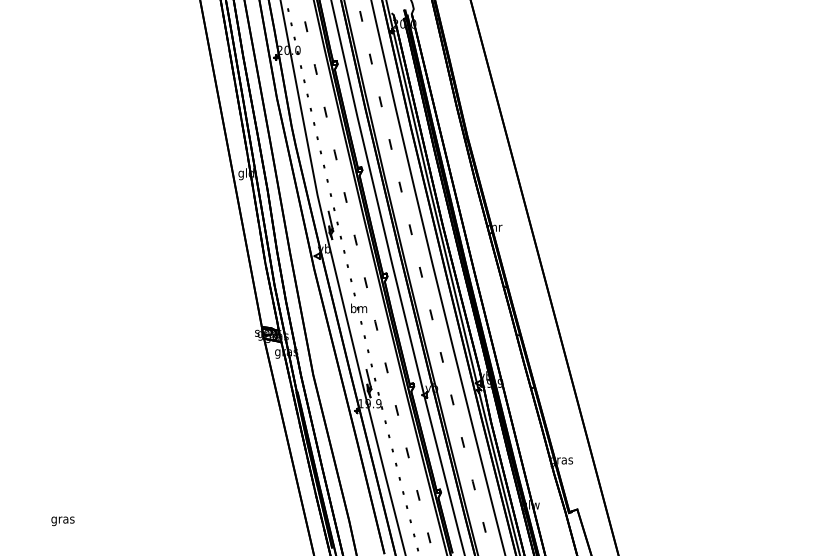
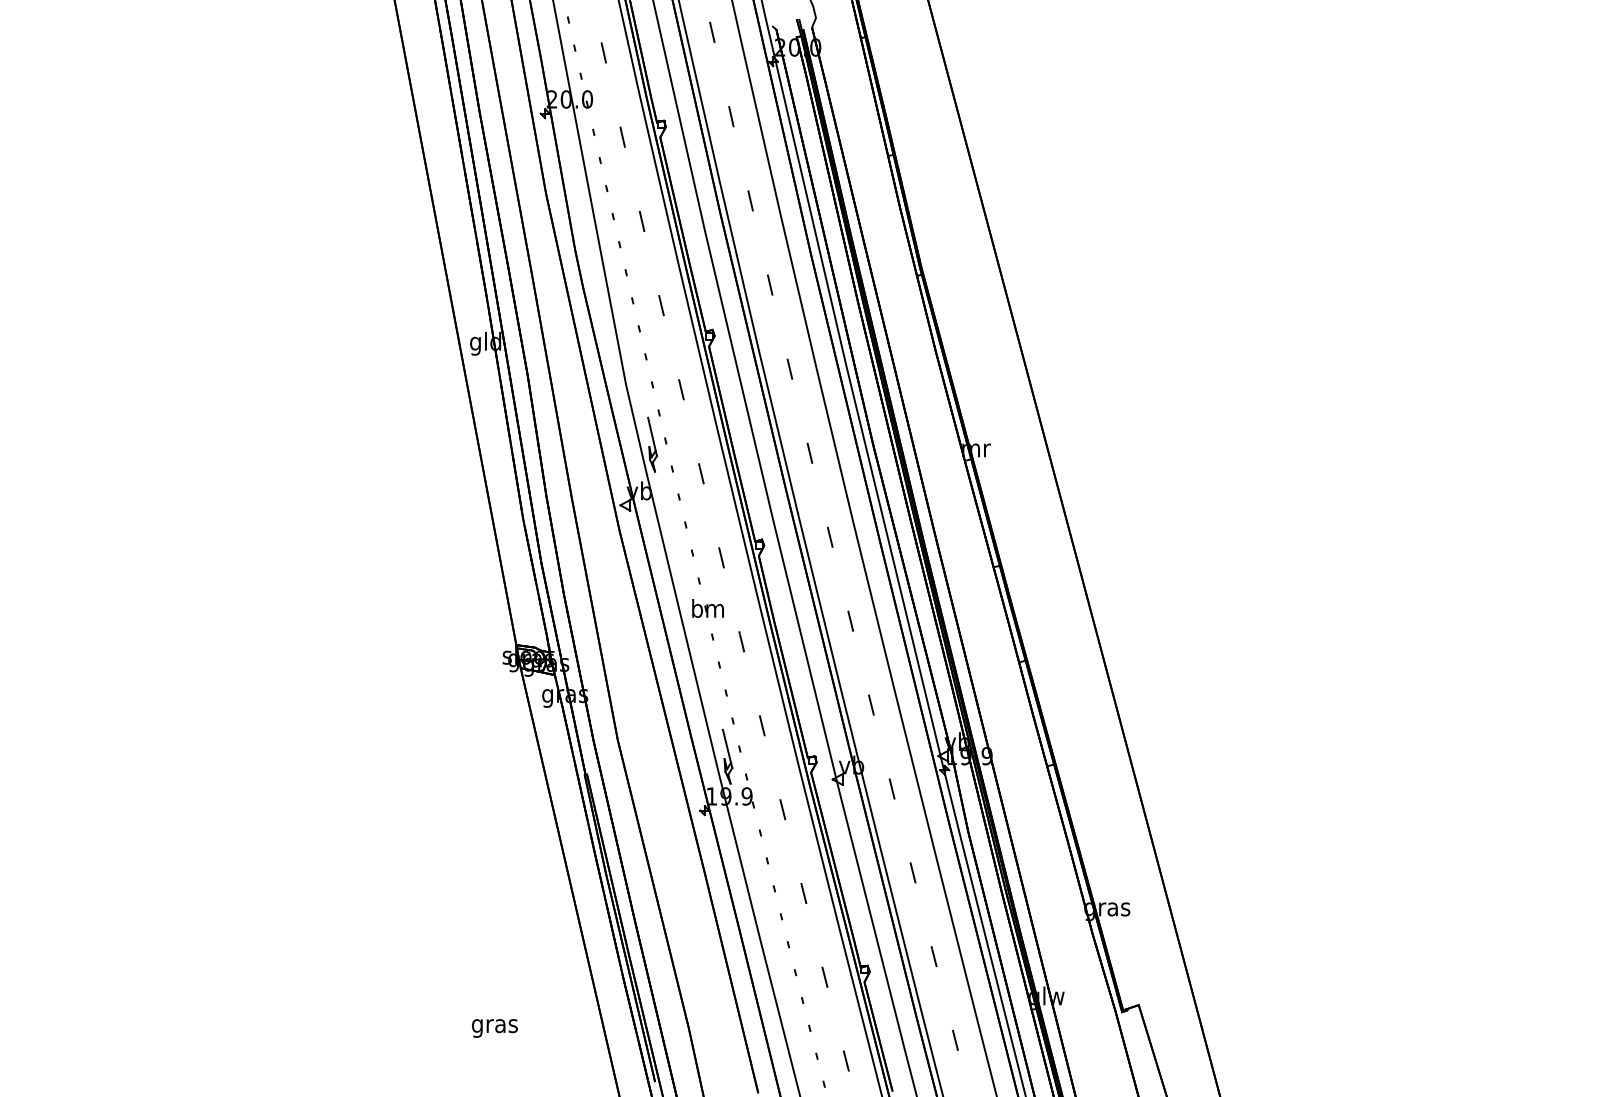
text: (62, 521) -> (493, 1028), moved

